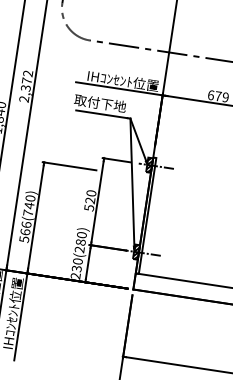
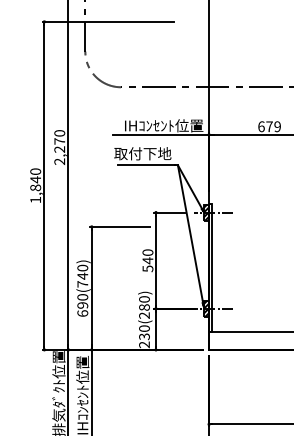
text: (26, 80) -> (59, 141), 2,372 -> 2,270
text: (89, 200) -> (147, 260), 520 -> 540
text: (25, 232) -> (82, 305), 566(740) -> 690(740)

